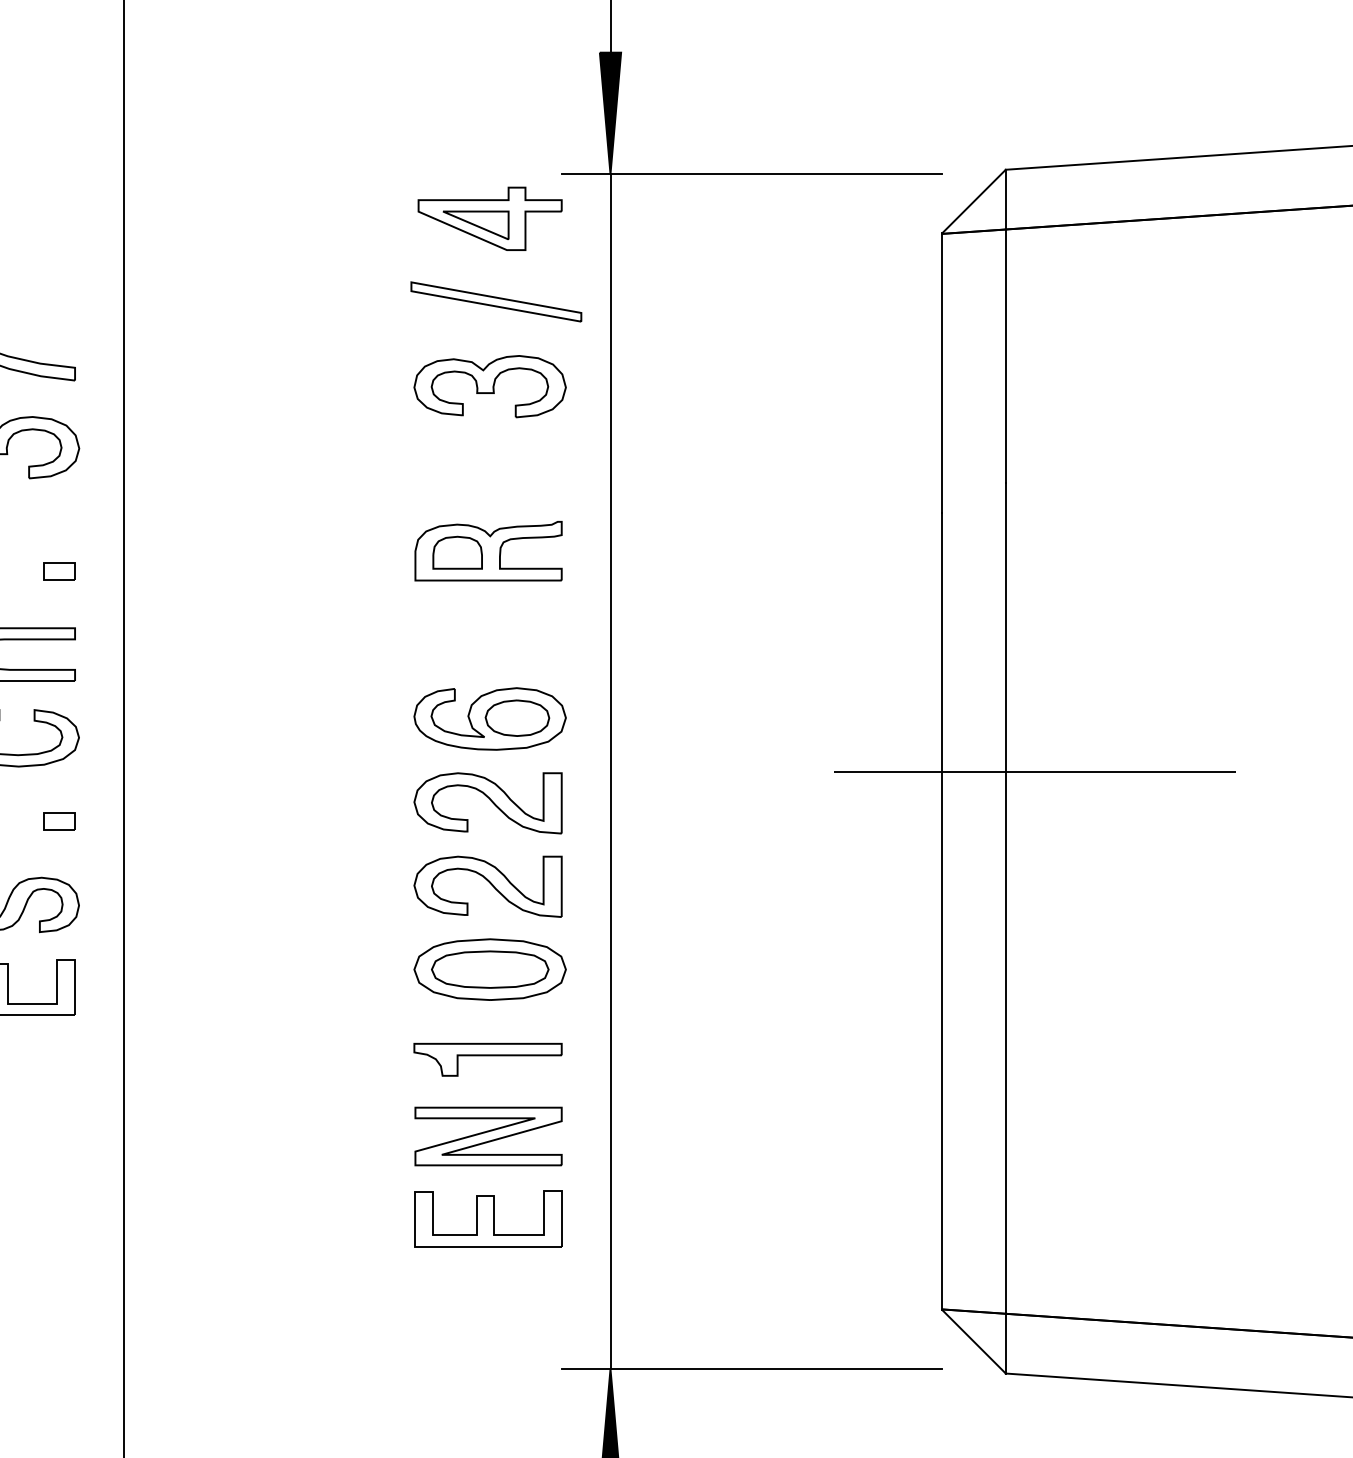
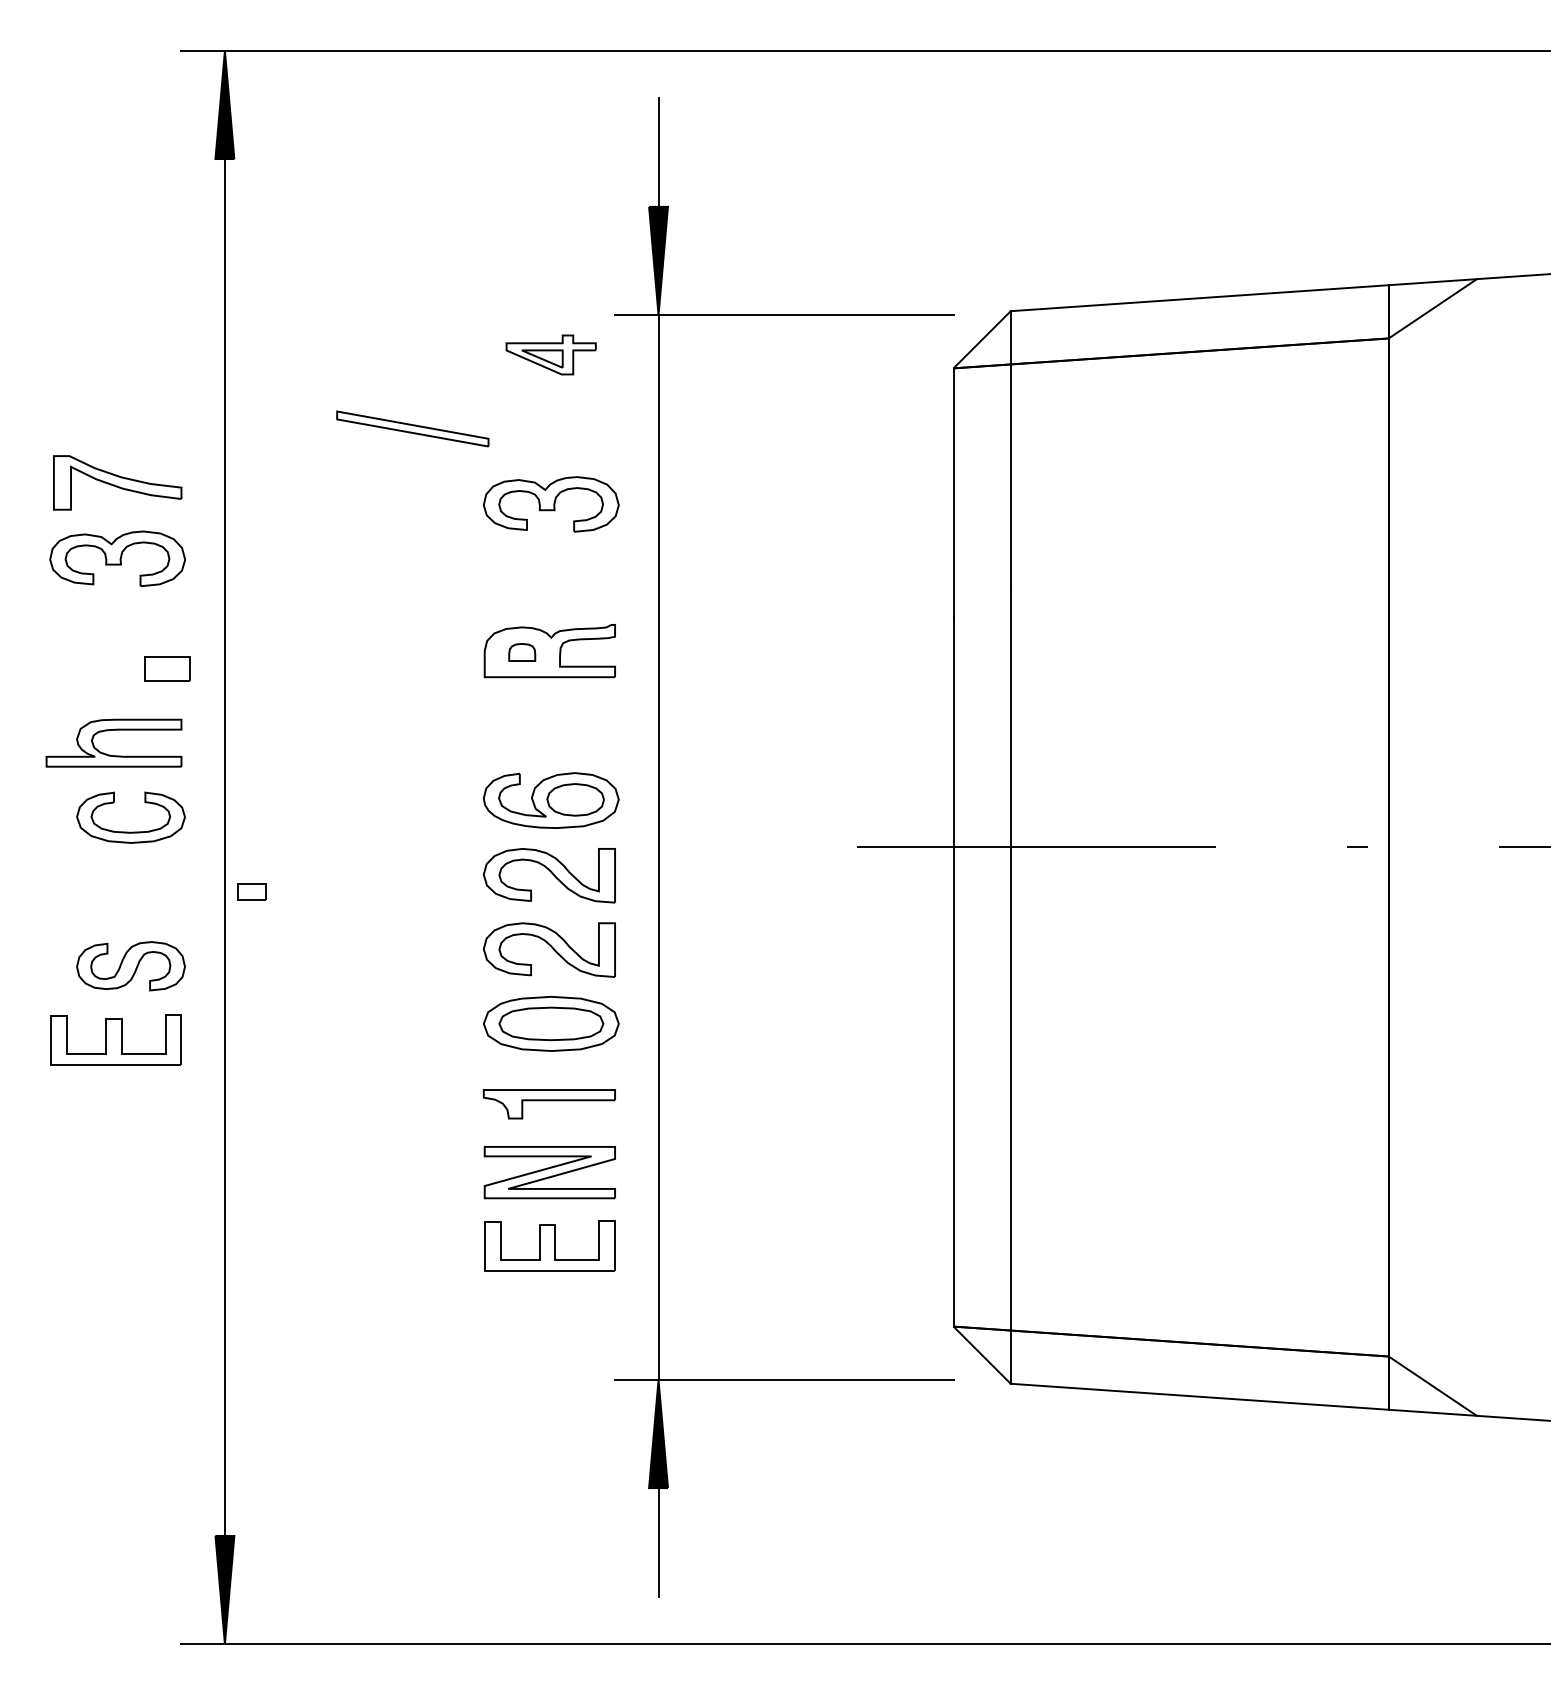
part: (489, 218) -> (550, 354), size x0.7
part: (495, 301) -> (412, 428), moved
part: (456, 552) -> (521, 652), size x0.6
part: (58, 570) -> (166, 668), size x1.6
part: (58, 821) -> (251, 891), moved

